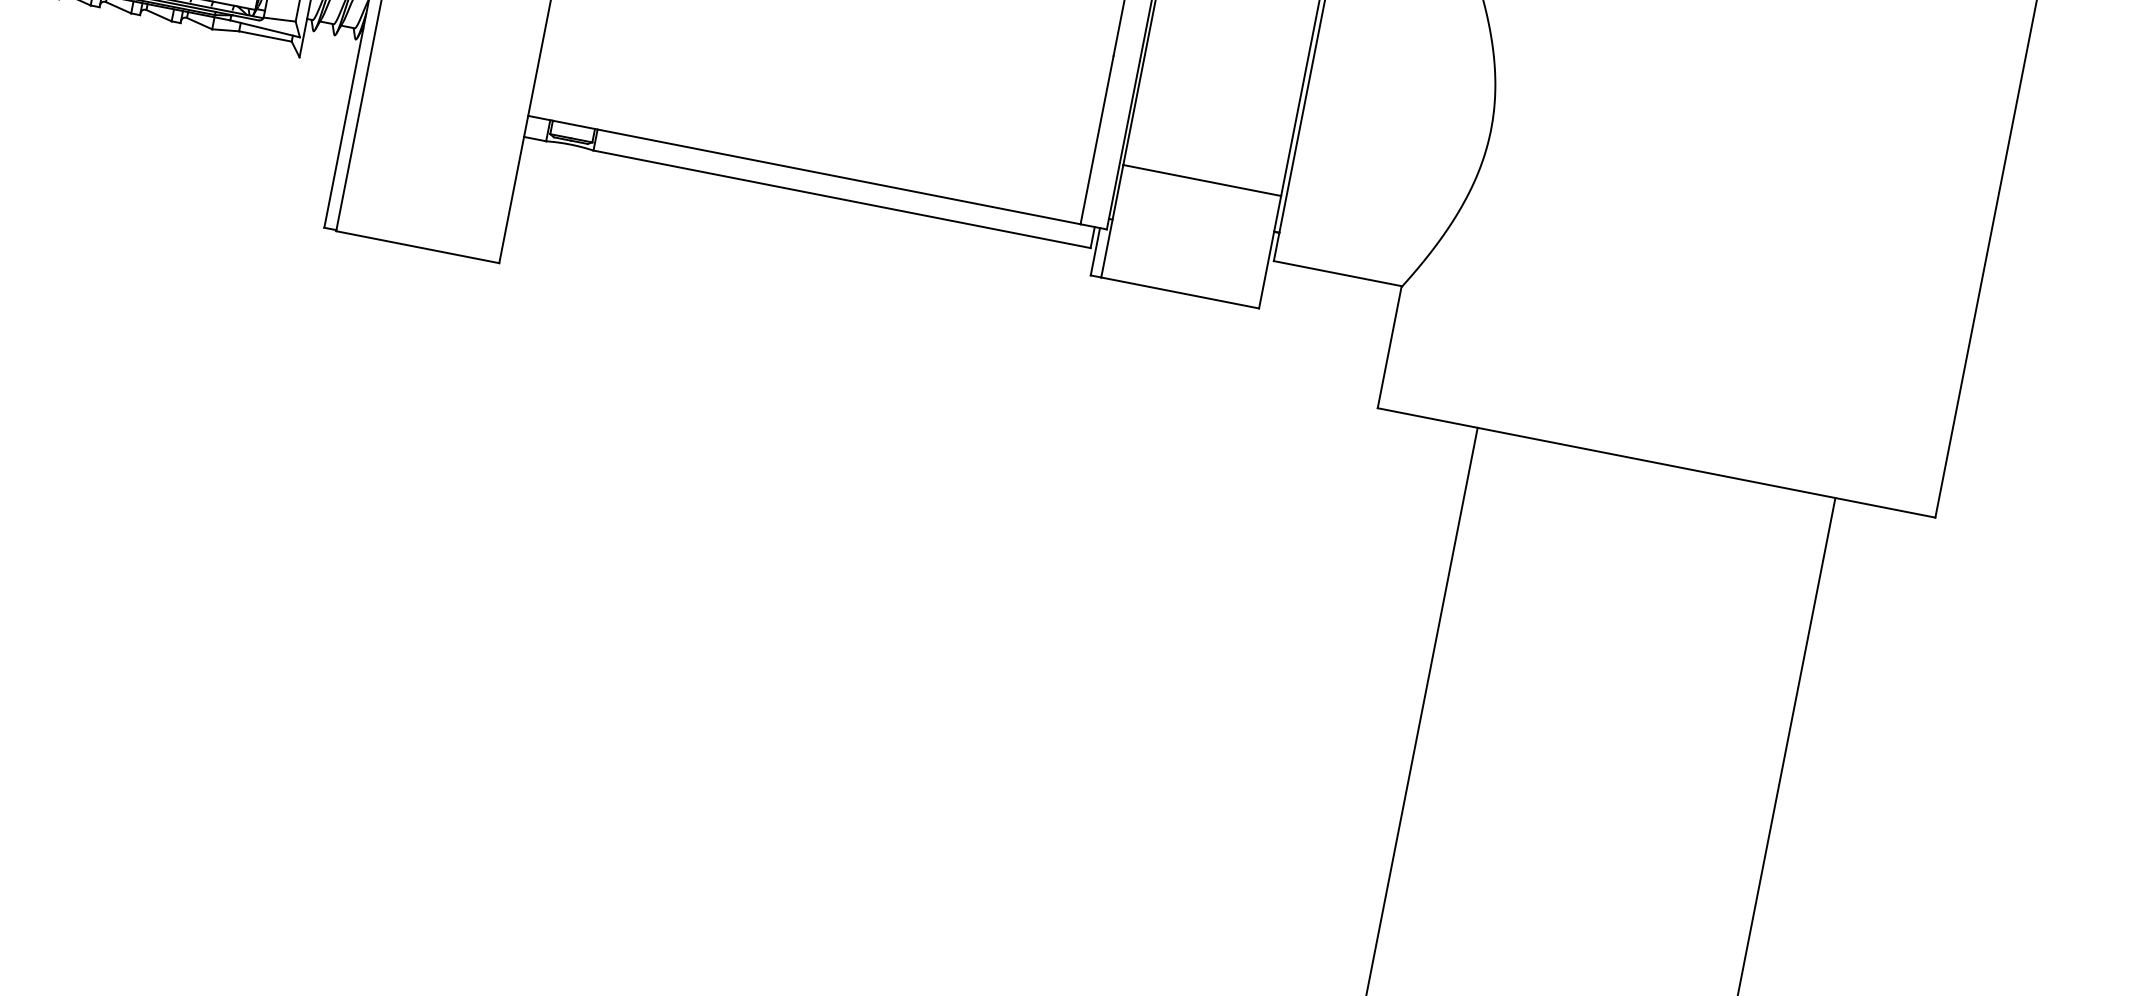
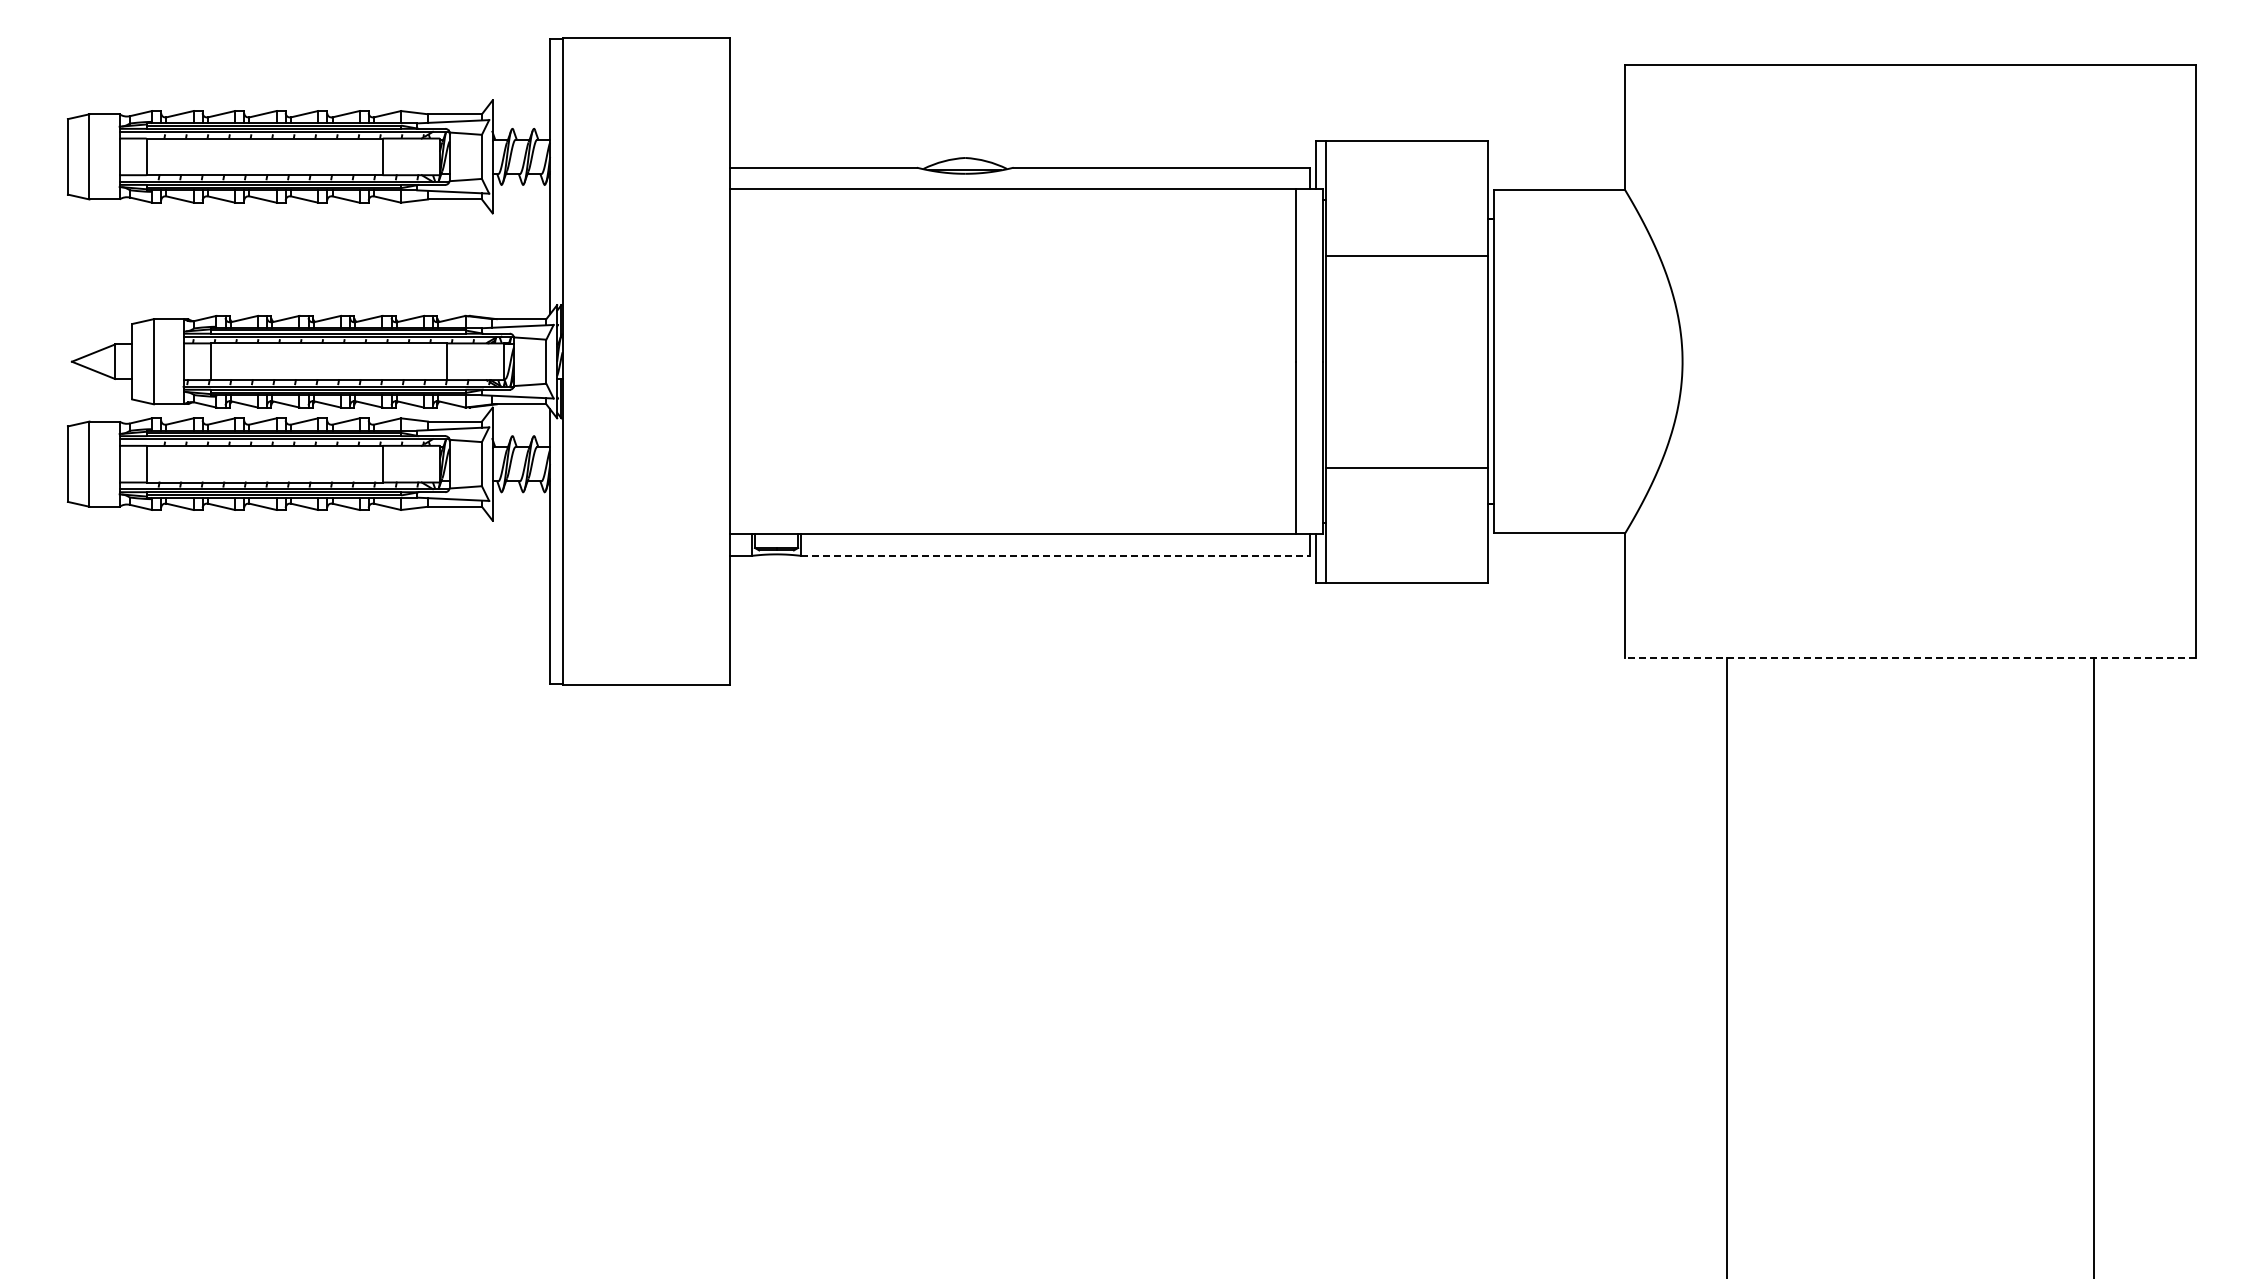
line: (842, 198) -> (1055, 555), solid -> dashed
line: (1656, 463) -> (1910, 658), solid -> dashed

